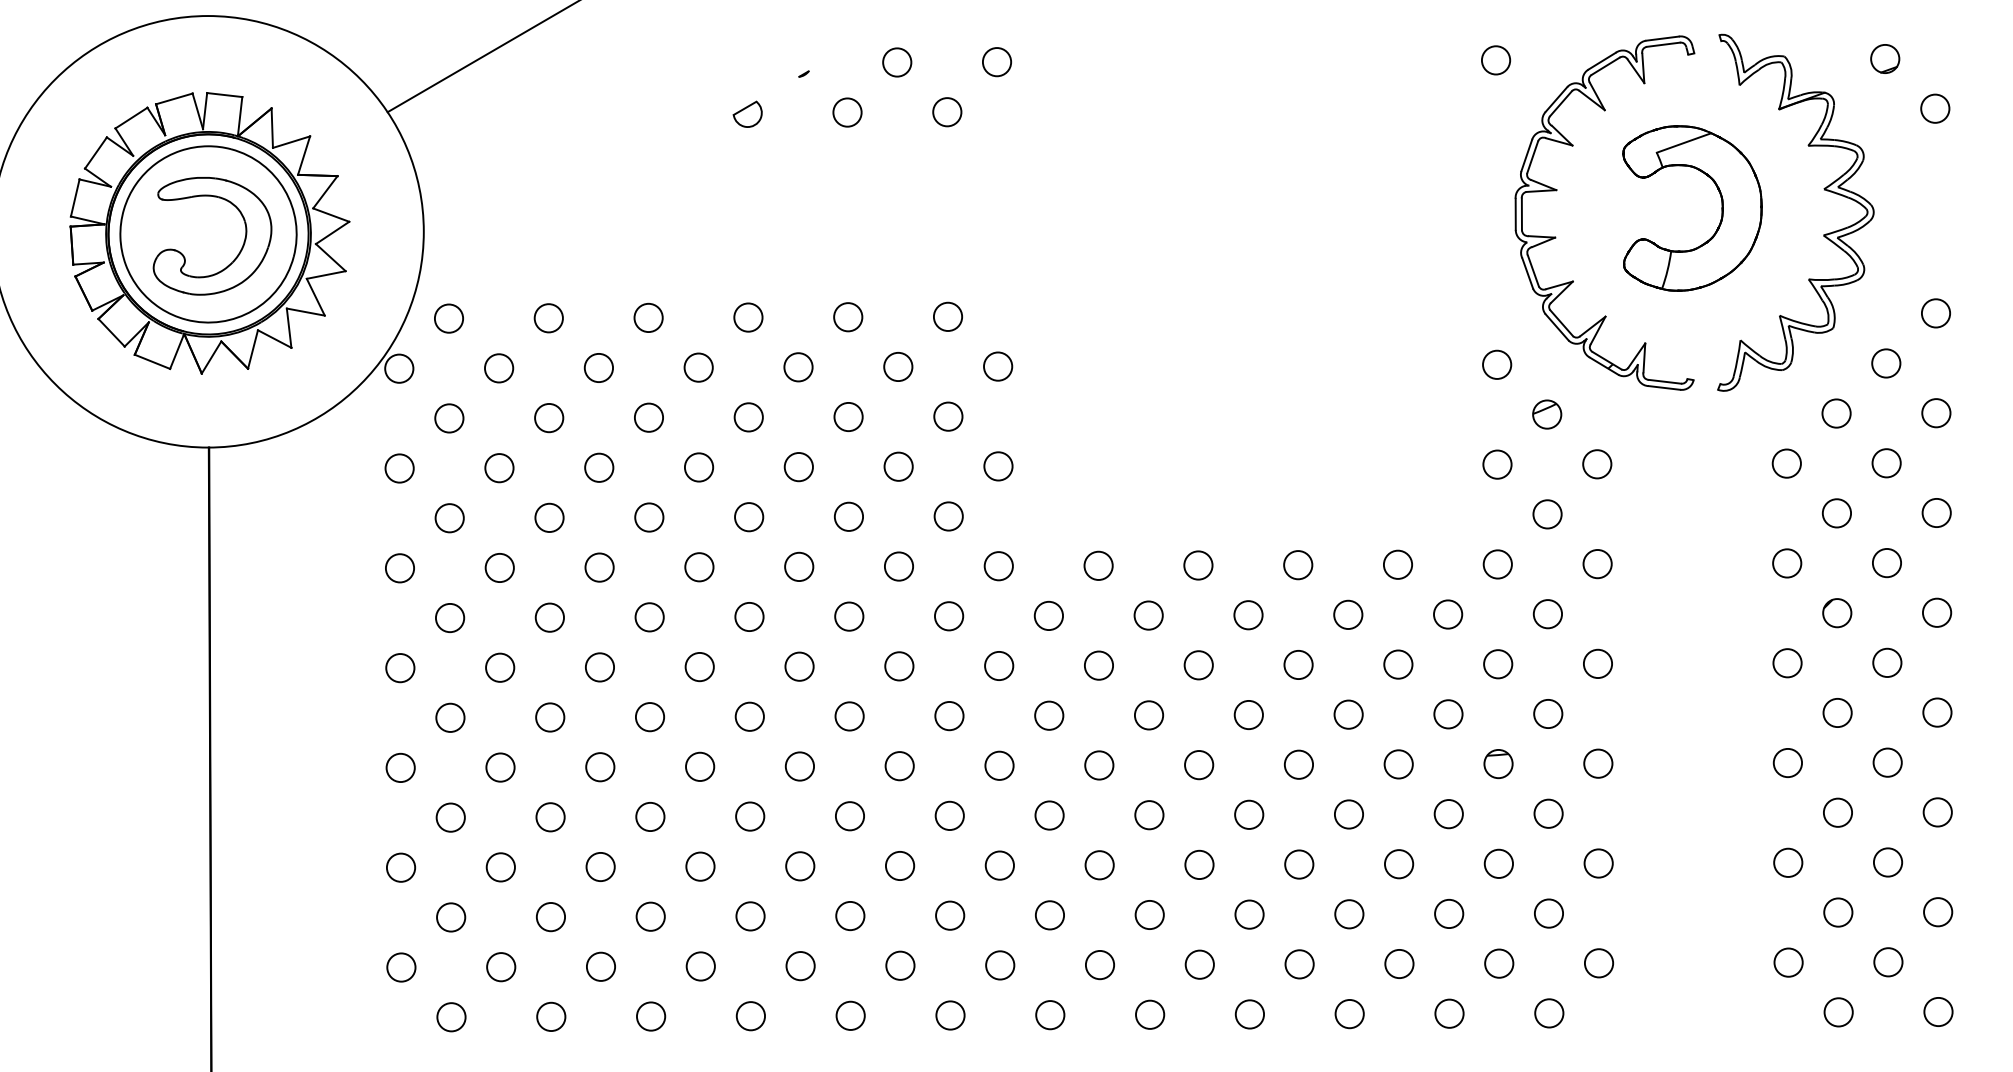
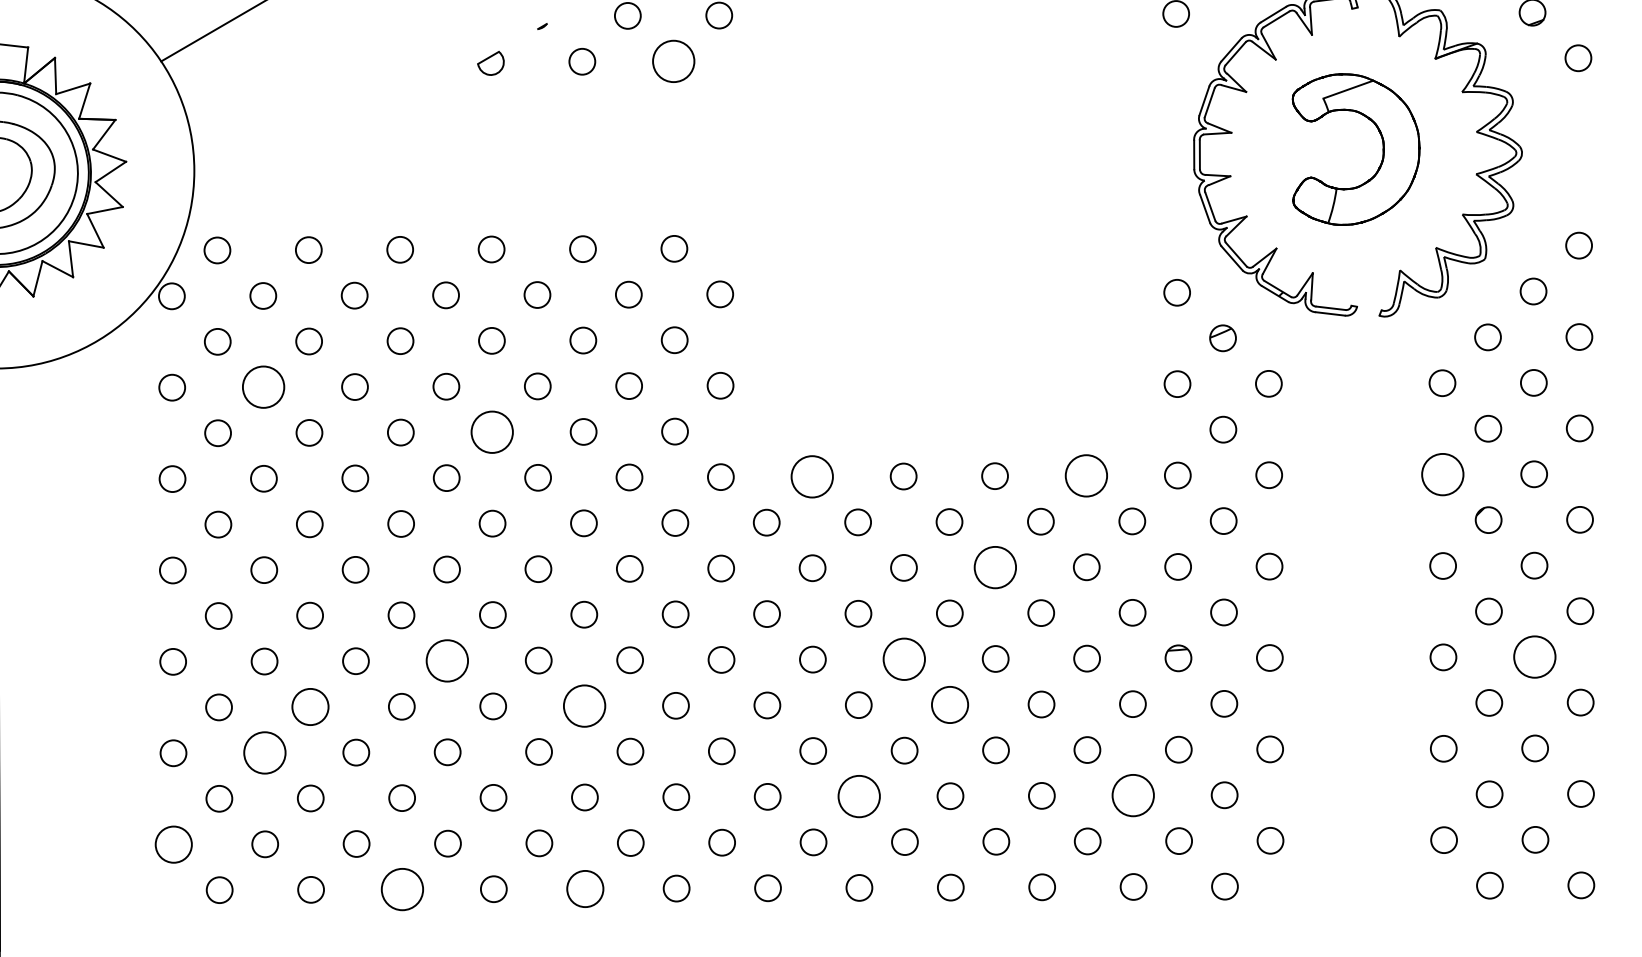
circle: (947, 112) -> (673, 61), size x1.6
circle: (499, 468) -> (263, 387), size x1.6
circle: (749, 517) -> (492, 432), size x1.6
circle: (1787, 563) -> (1443, 474), size x1.6
circle: (1397, 564) -> (1085, 475), size x1.6
circle: (1098, 565) -> (812, 476), size x1.6
circle: (1298, 664) -> (995, 567), size x1.6
circle: (1887, 762) -> (1534, 656), size x1.6
circle: (1199, 765) -> (904, 659), size x1.6
circle: (700, 766) -> (447, 660), size x1.6
circle: (1249, 814) -> (950, 704), size x1.4
circle: (849, 816) -> (584, 706), size x1.6
circle: (550, 817) -> (310, 707), size x1.4
circle: (500, 867) -> (264, 753), size x1.6
circle: (1449, 913) -> (1133, 795), size x1.6
circle: (1149, 914) -> (858, 796), size x1.6
circle: (401, 967) -> (173, 844), size x1.4
circle: (850, 1015) -> (585, 888), size x1.4
circle: (650, 1016) -> (401, 889), size x1.6

